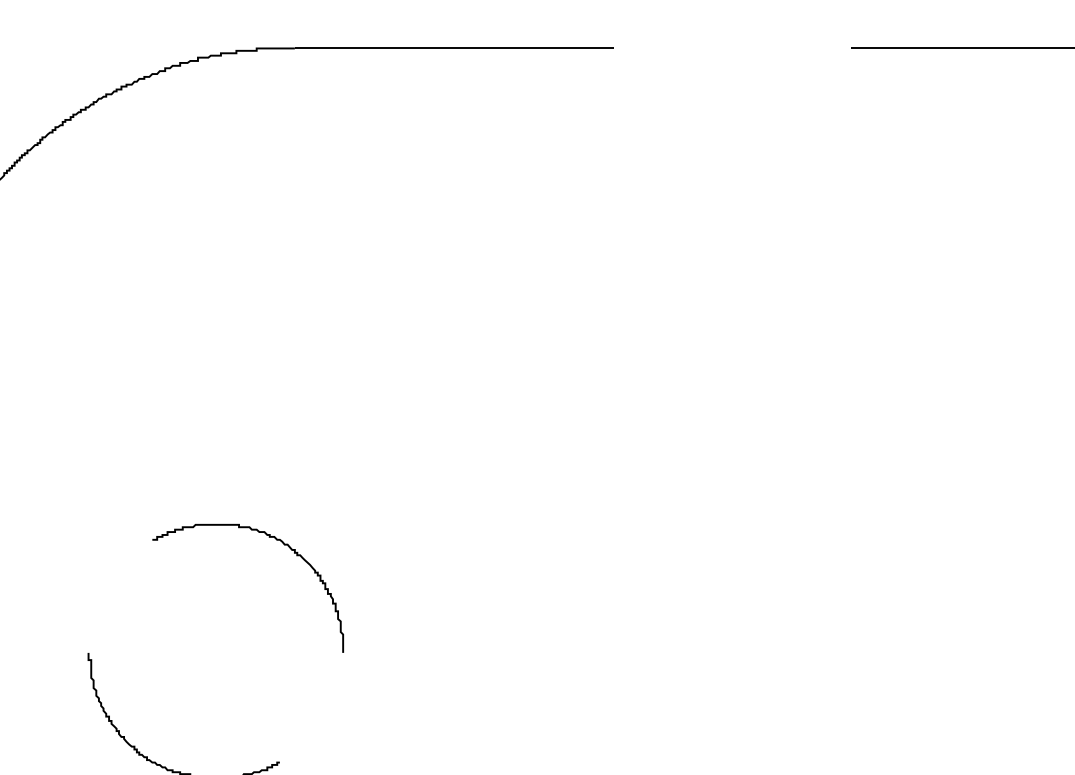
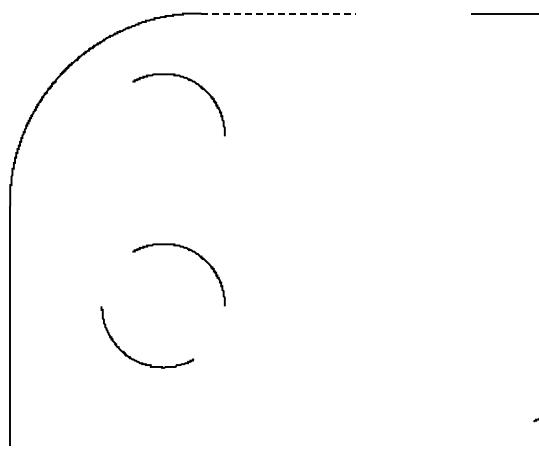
line: (456, 48) -> (279, 13), solid -> dashed
part: (270, 188) -> (189, 81), added

